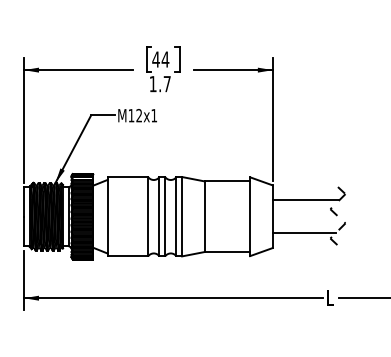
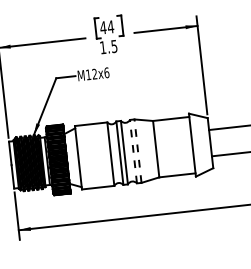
text: (166, 84) -> (113, 46), 1.7 -> 1.5
text: (154, 115) -> (106, 72), M12x1 -> M12x6
line: (176, 216) -> (133, 151), solid -> dashed
line: (182, 216) -> (138, 150), solid -> dashed

